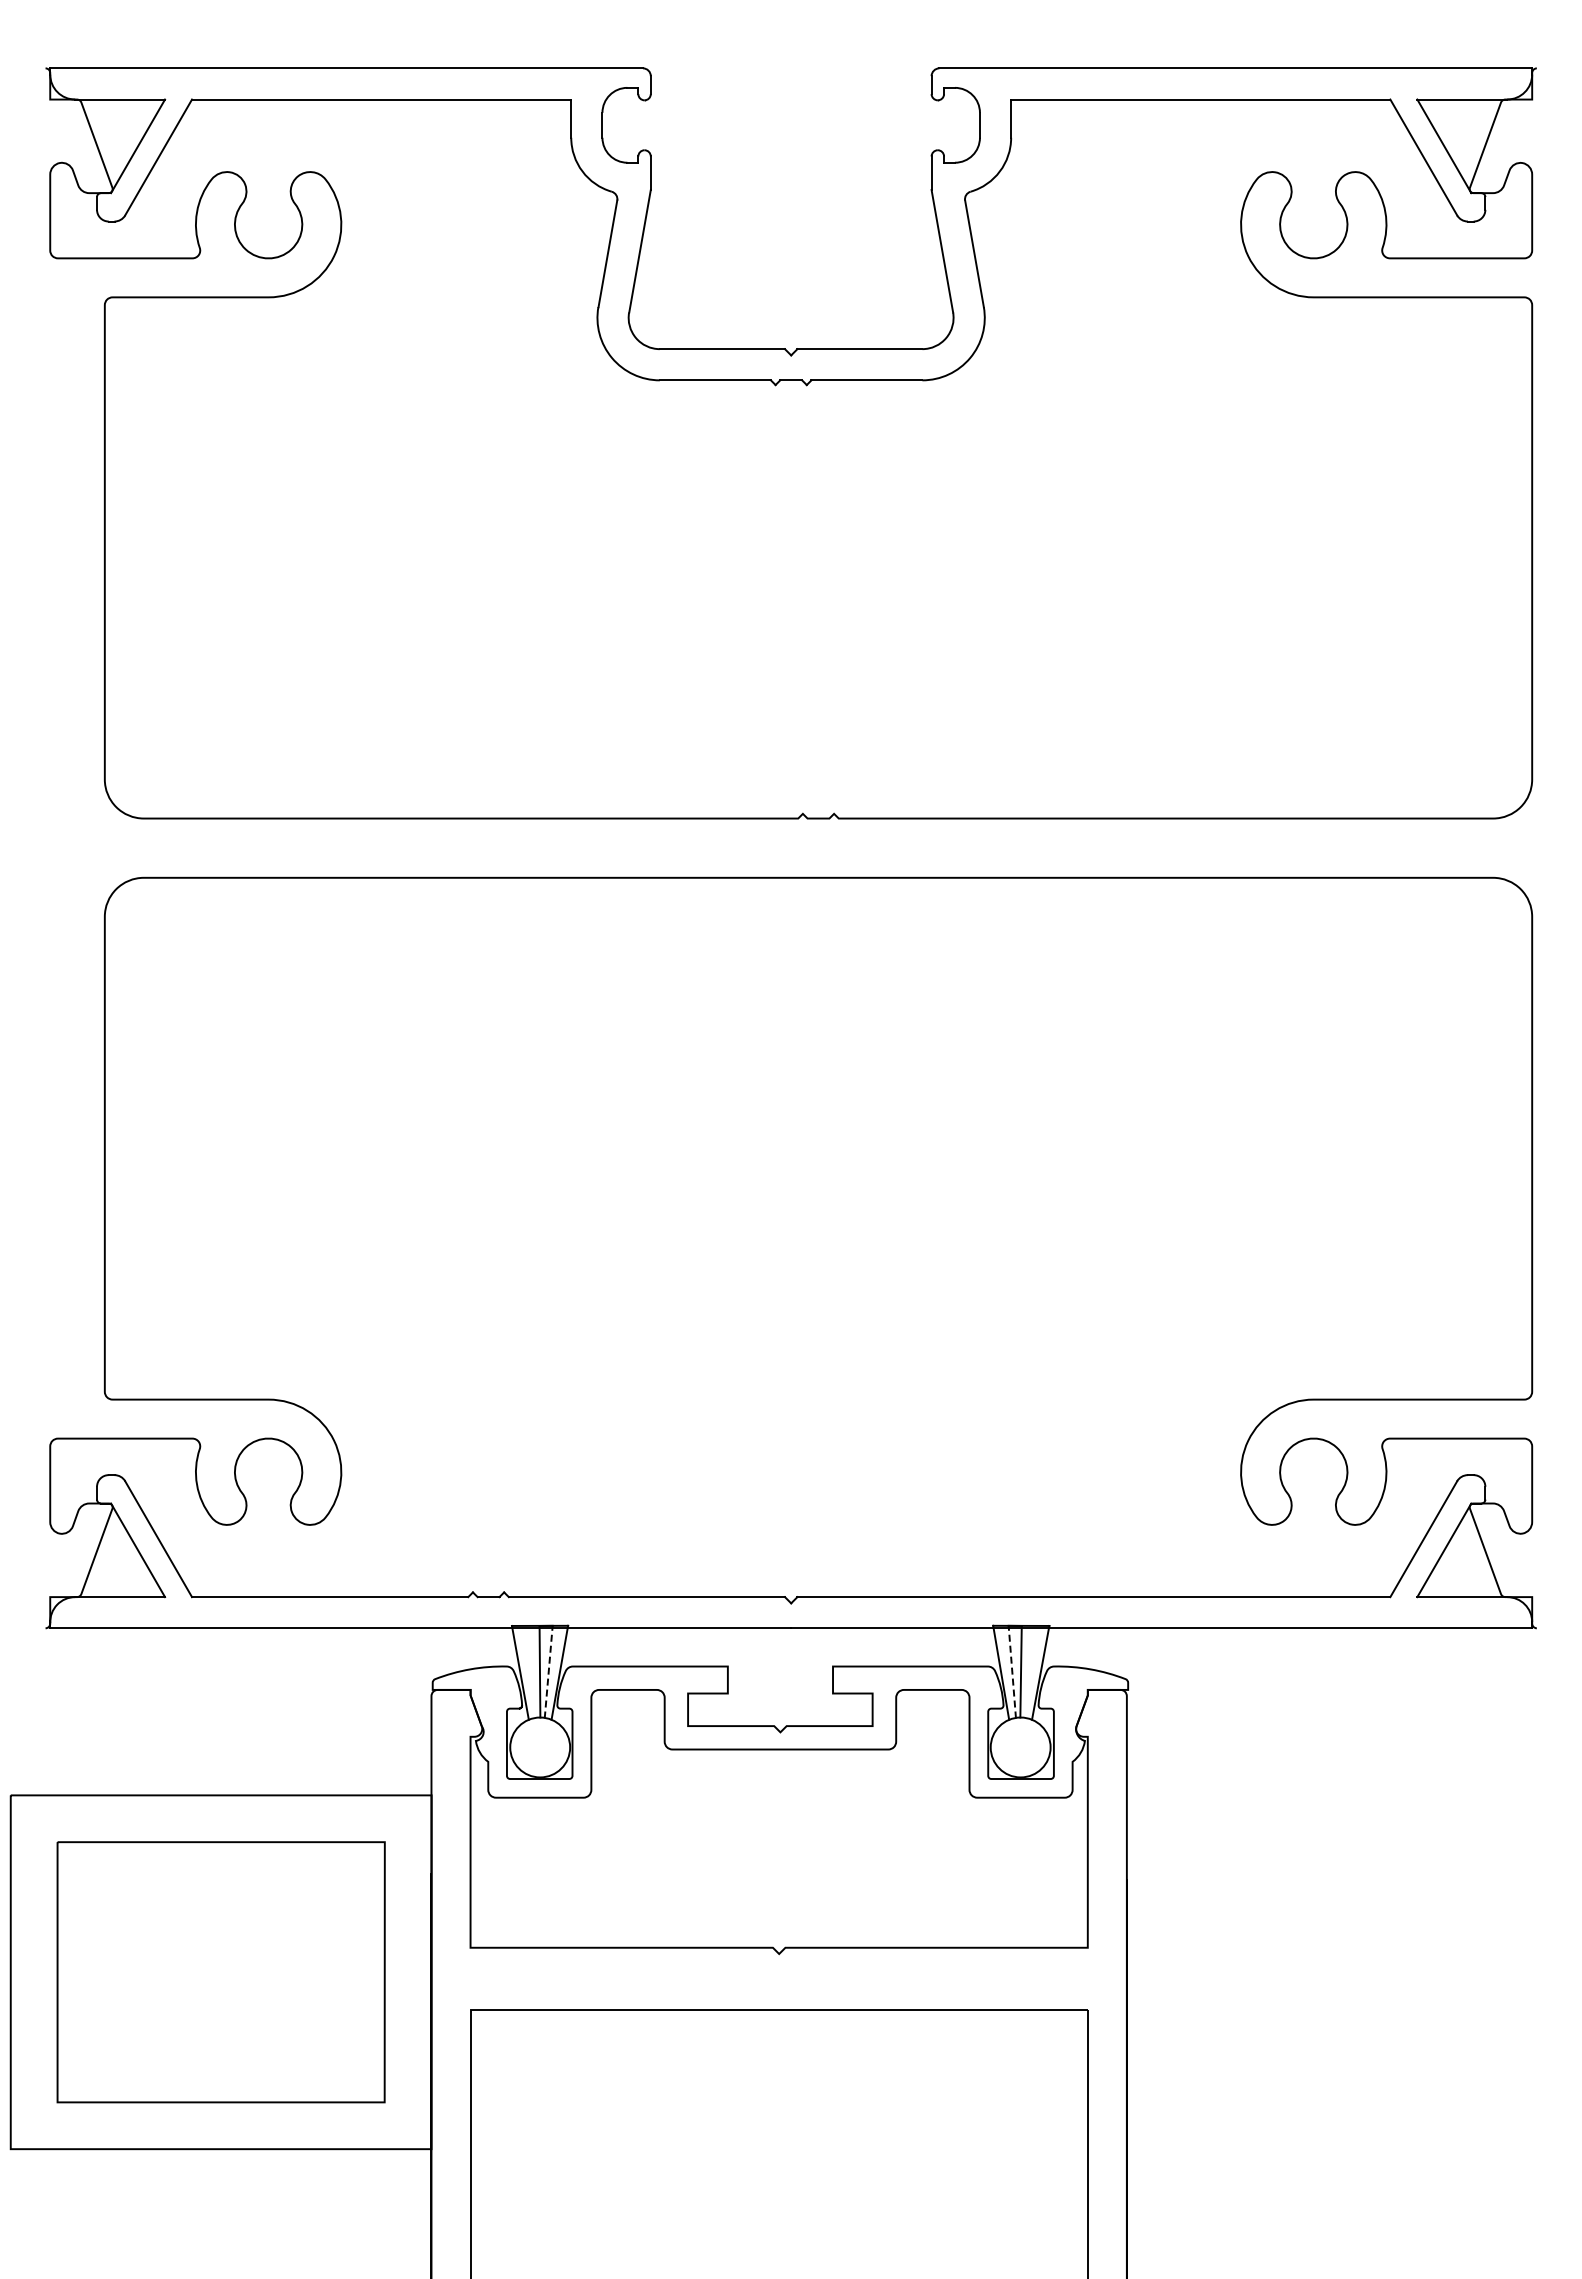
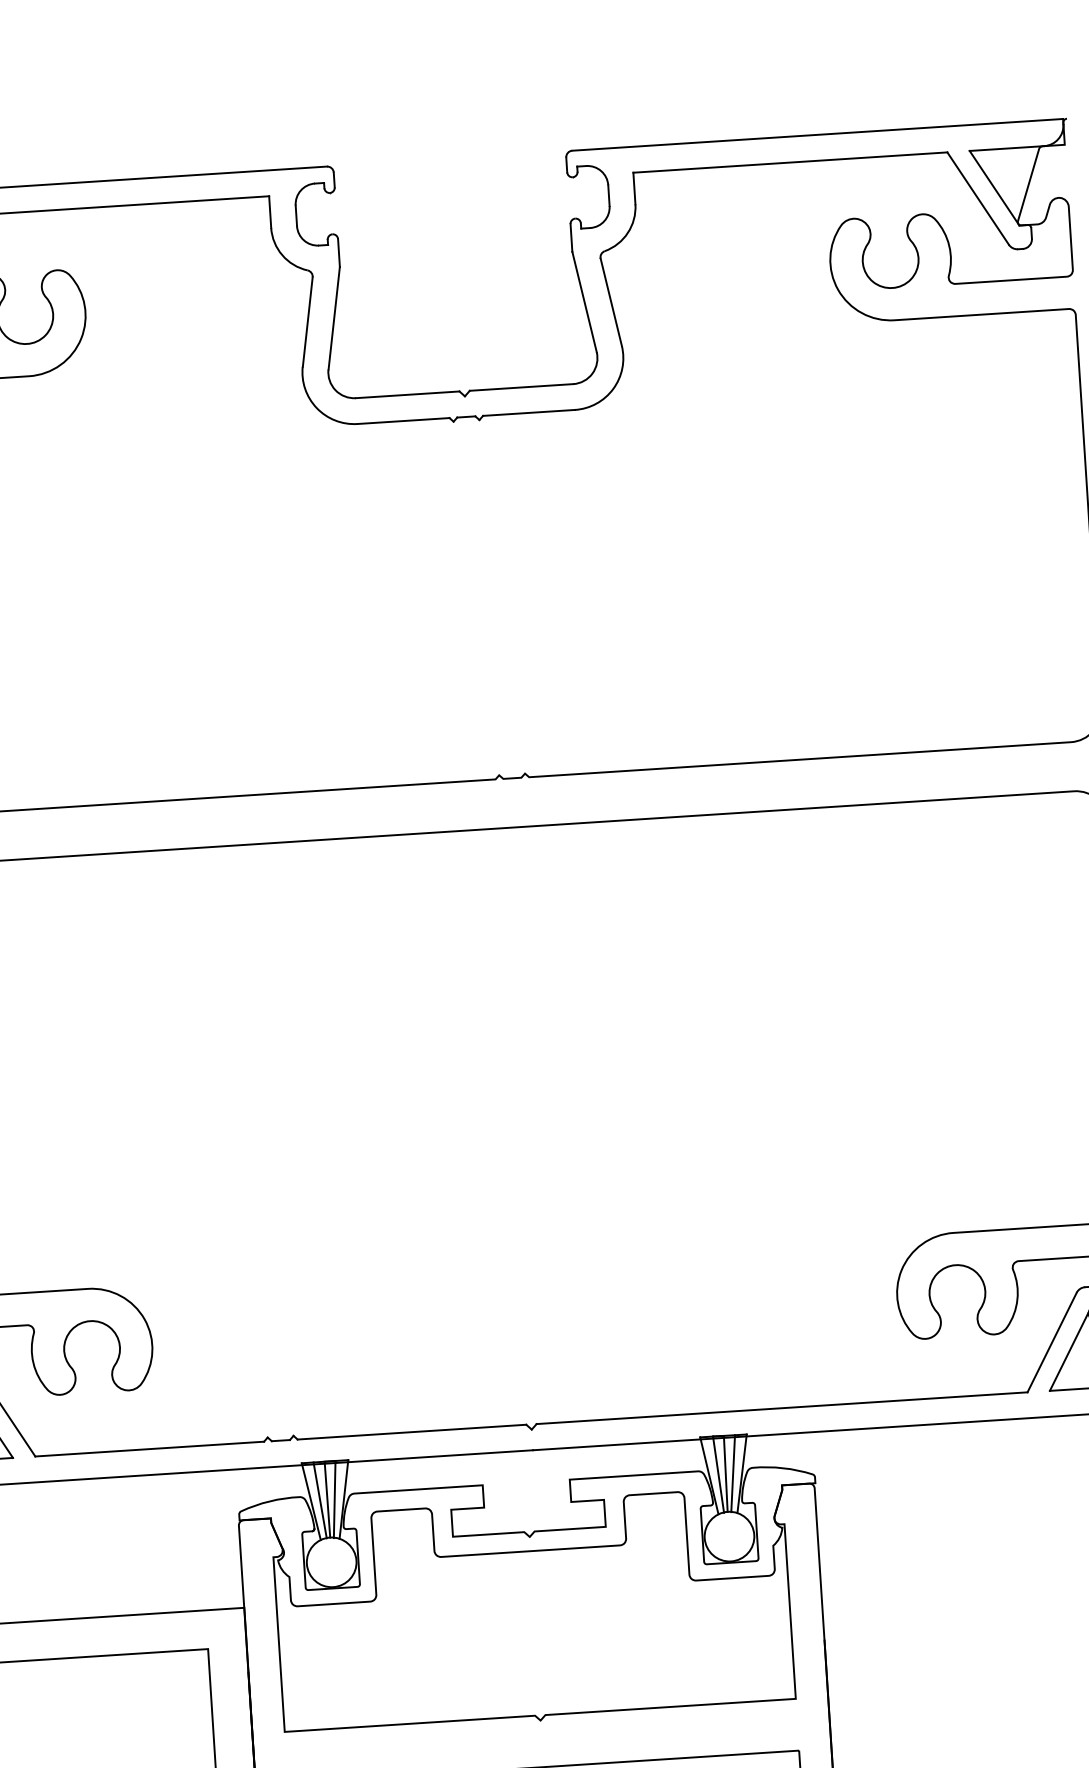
line: (531, 1671) -> (320, 1499), added
line: (1012, 1671) -> (718, 1474), dashed -> solid
line: (1029, 1671) -> (732, 1473), added
line: (548, 1672) -> (334, 1499), dashed -> solid

